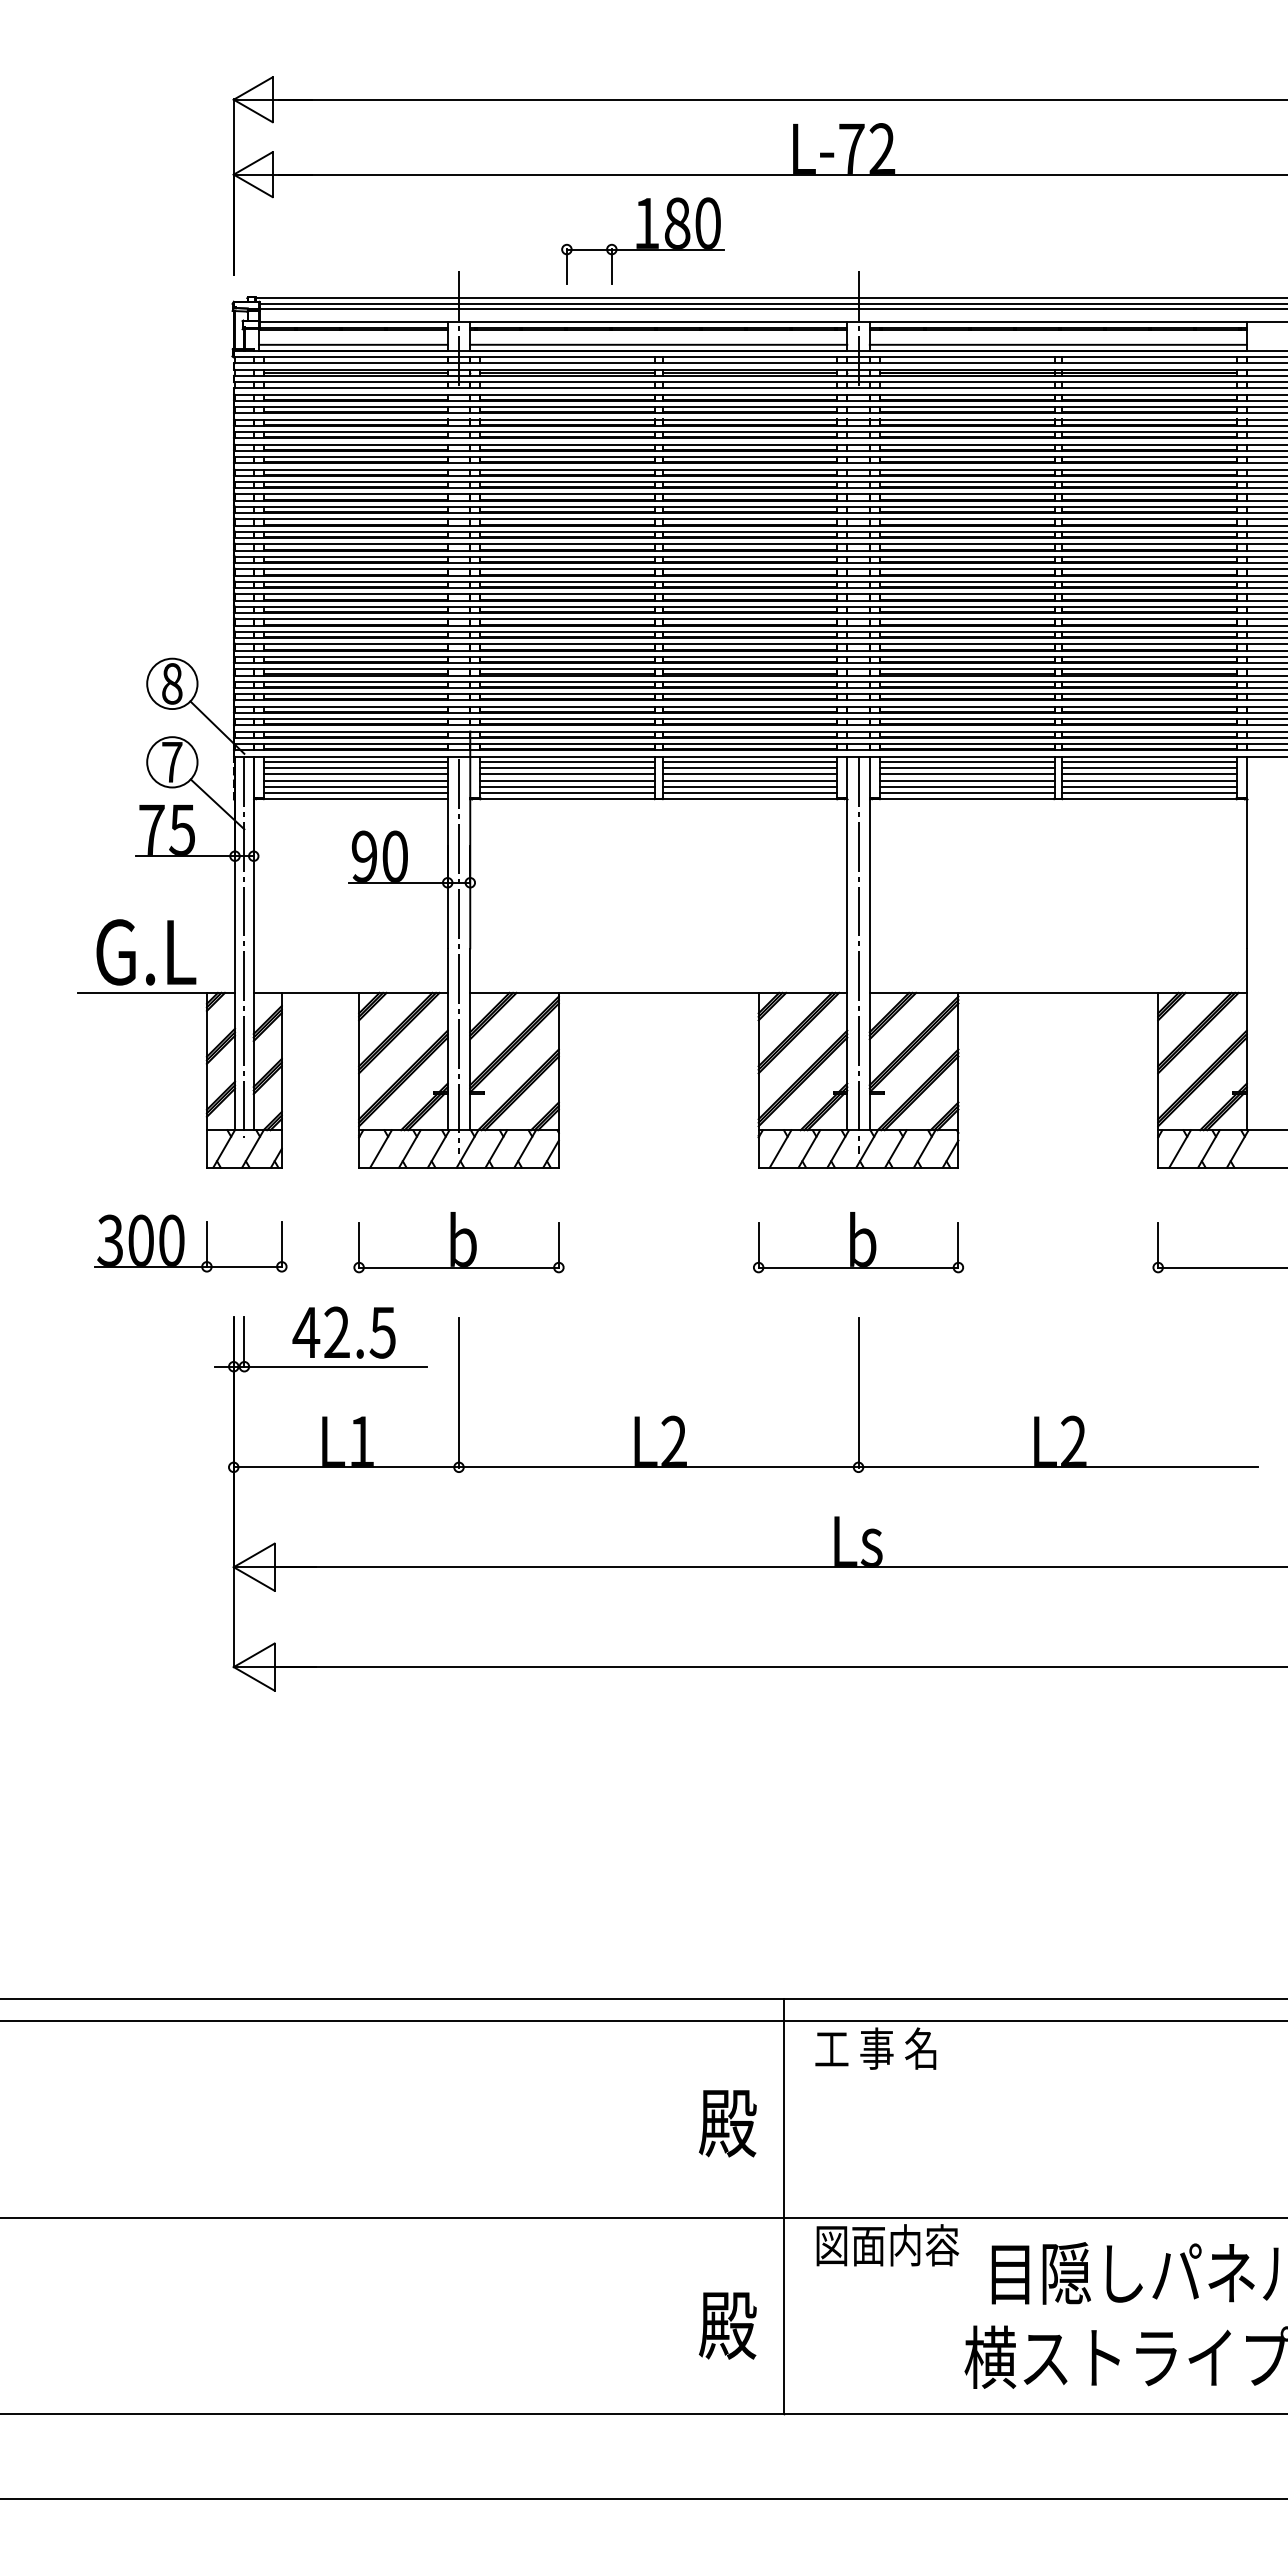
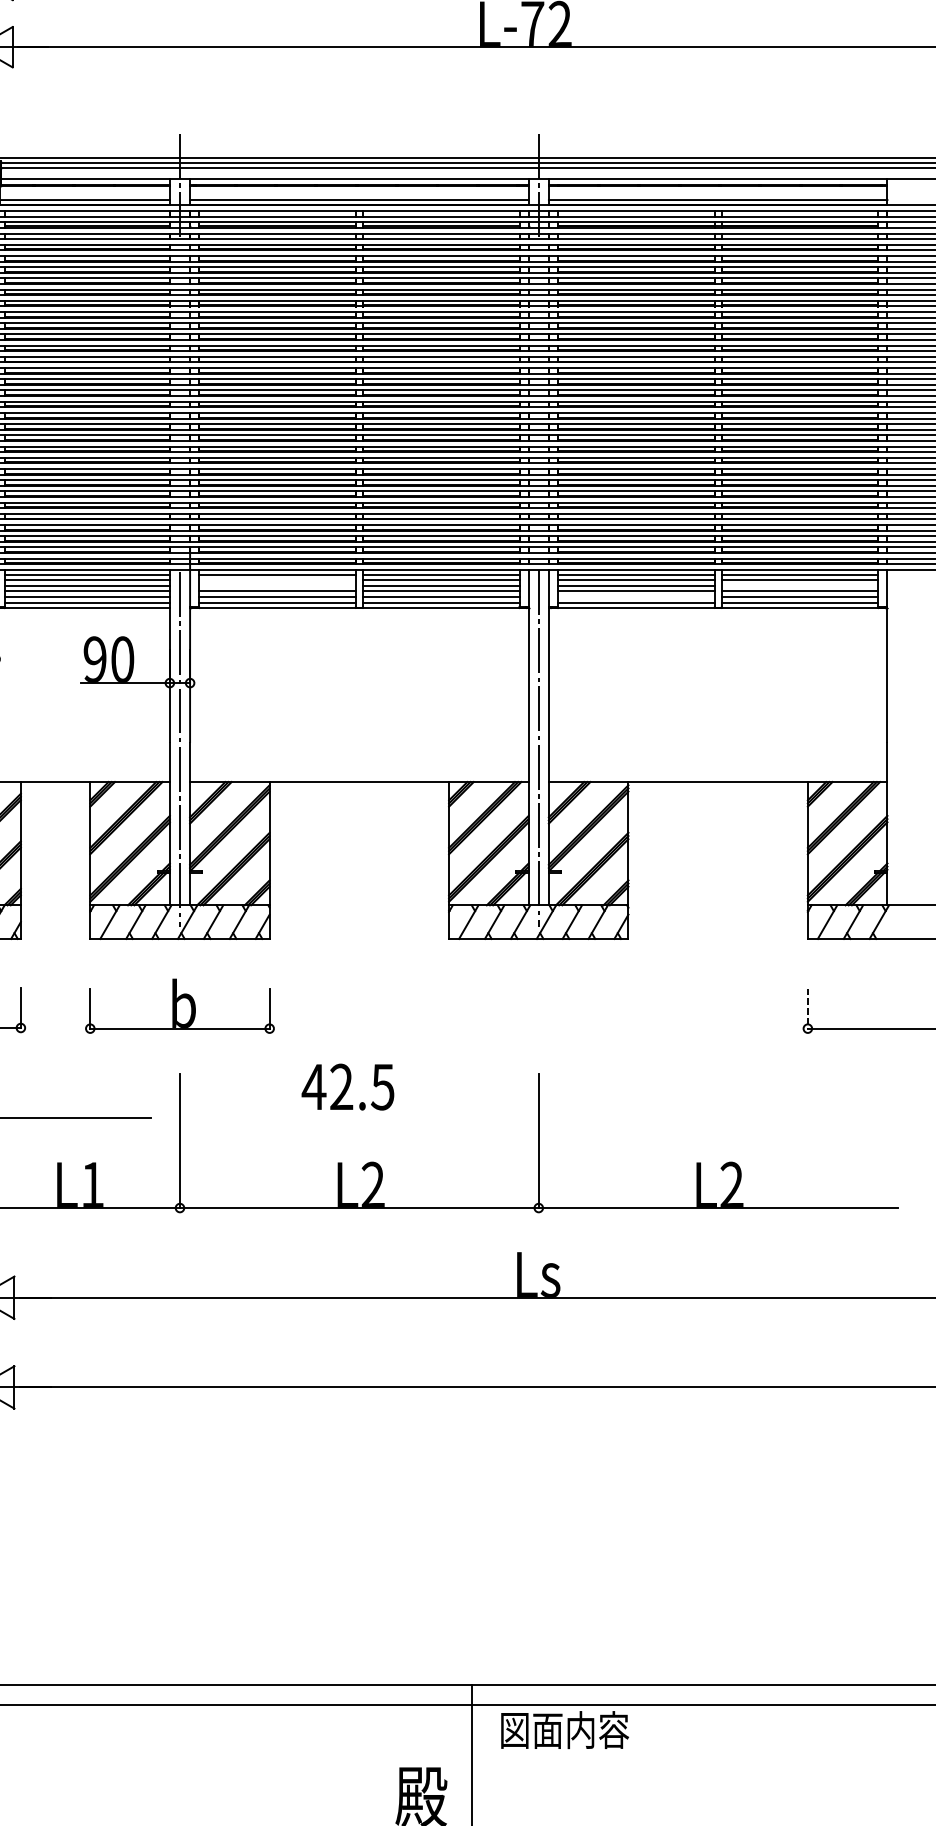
part: (642, 240) -> (344, 106), removed
line: (567, 768) -> (277, 580), removed
line: (567, 774) -> (277, 585), removed
line: (1149, 774) -> (800, 585), removed
line: (966, 786) -> (635, 596), removed
part: (858, 1242) -> (538, 1006), removed
line: (1158, 1245) -> (808, 1008), solid -> dashed
text: (343, 1332) -> (347, 1086), moved
text: (887, 2048) -> (564, 1729), 工 事 名 -> 図面内容

